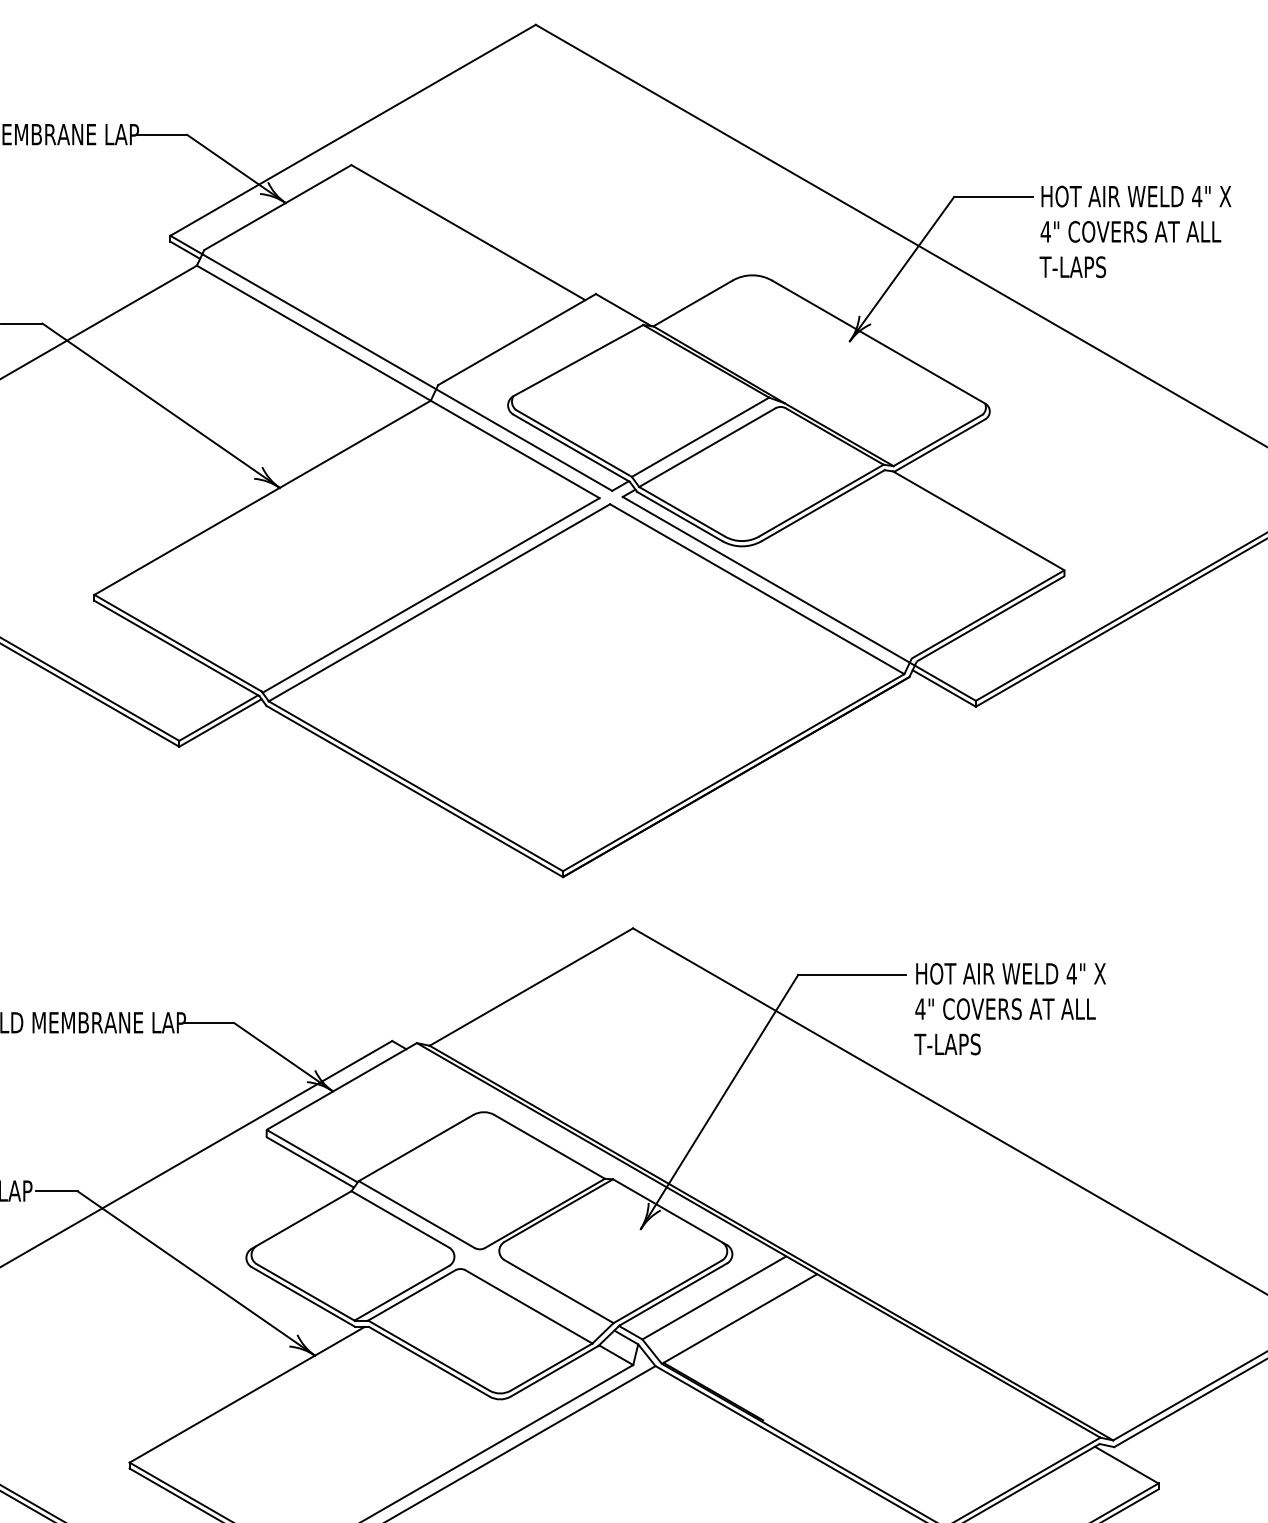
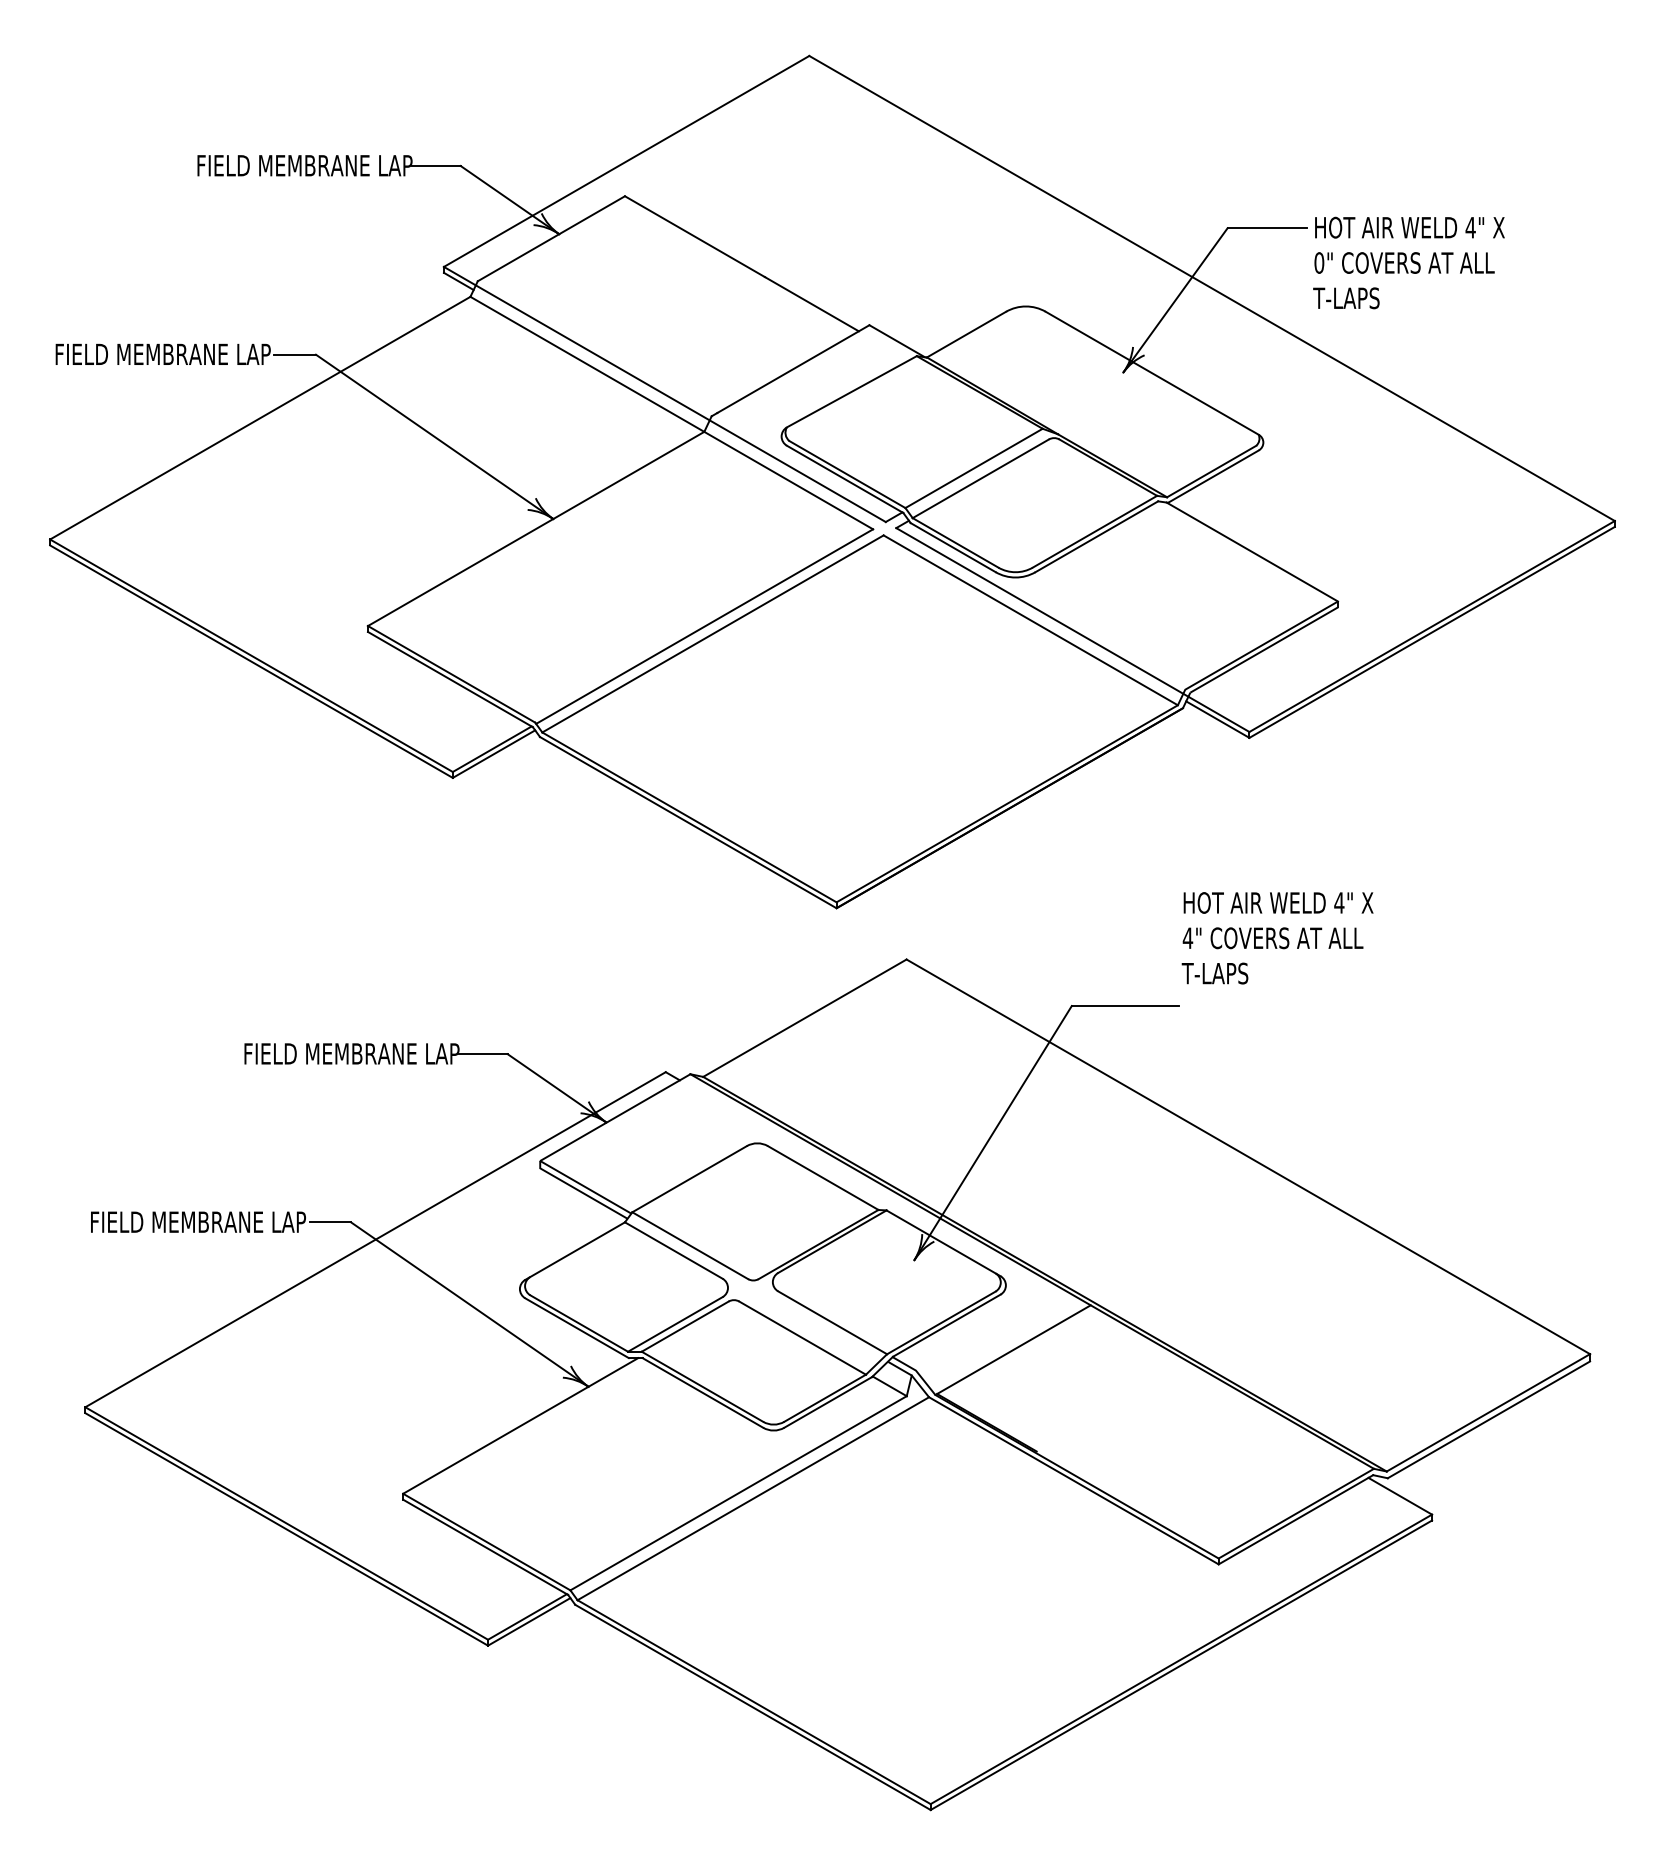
text: (1045, 231) -> (1319, 262), 4" -> 0"
text: (1009, 1009) -> (1277, 938), moved
line: (713, 1297) -> (987, 1328), removed

